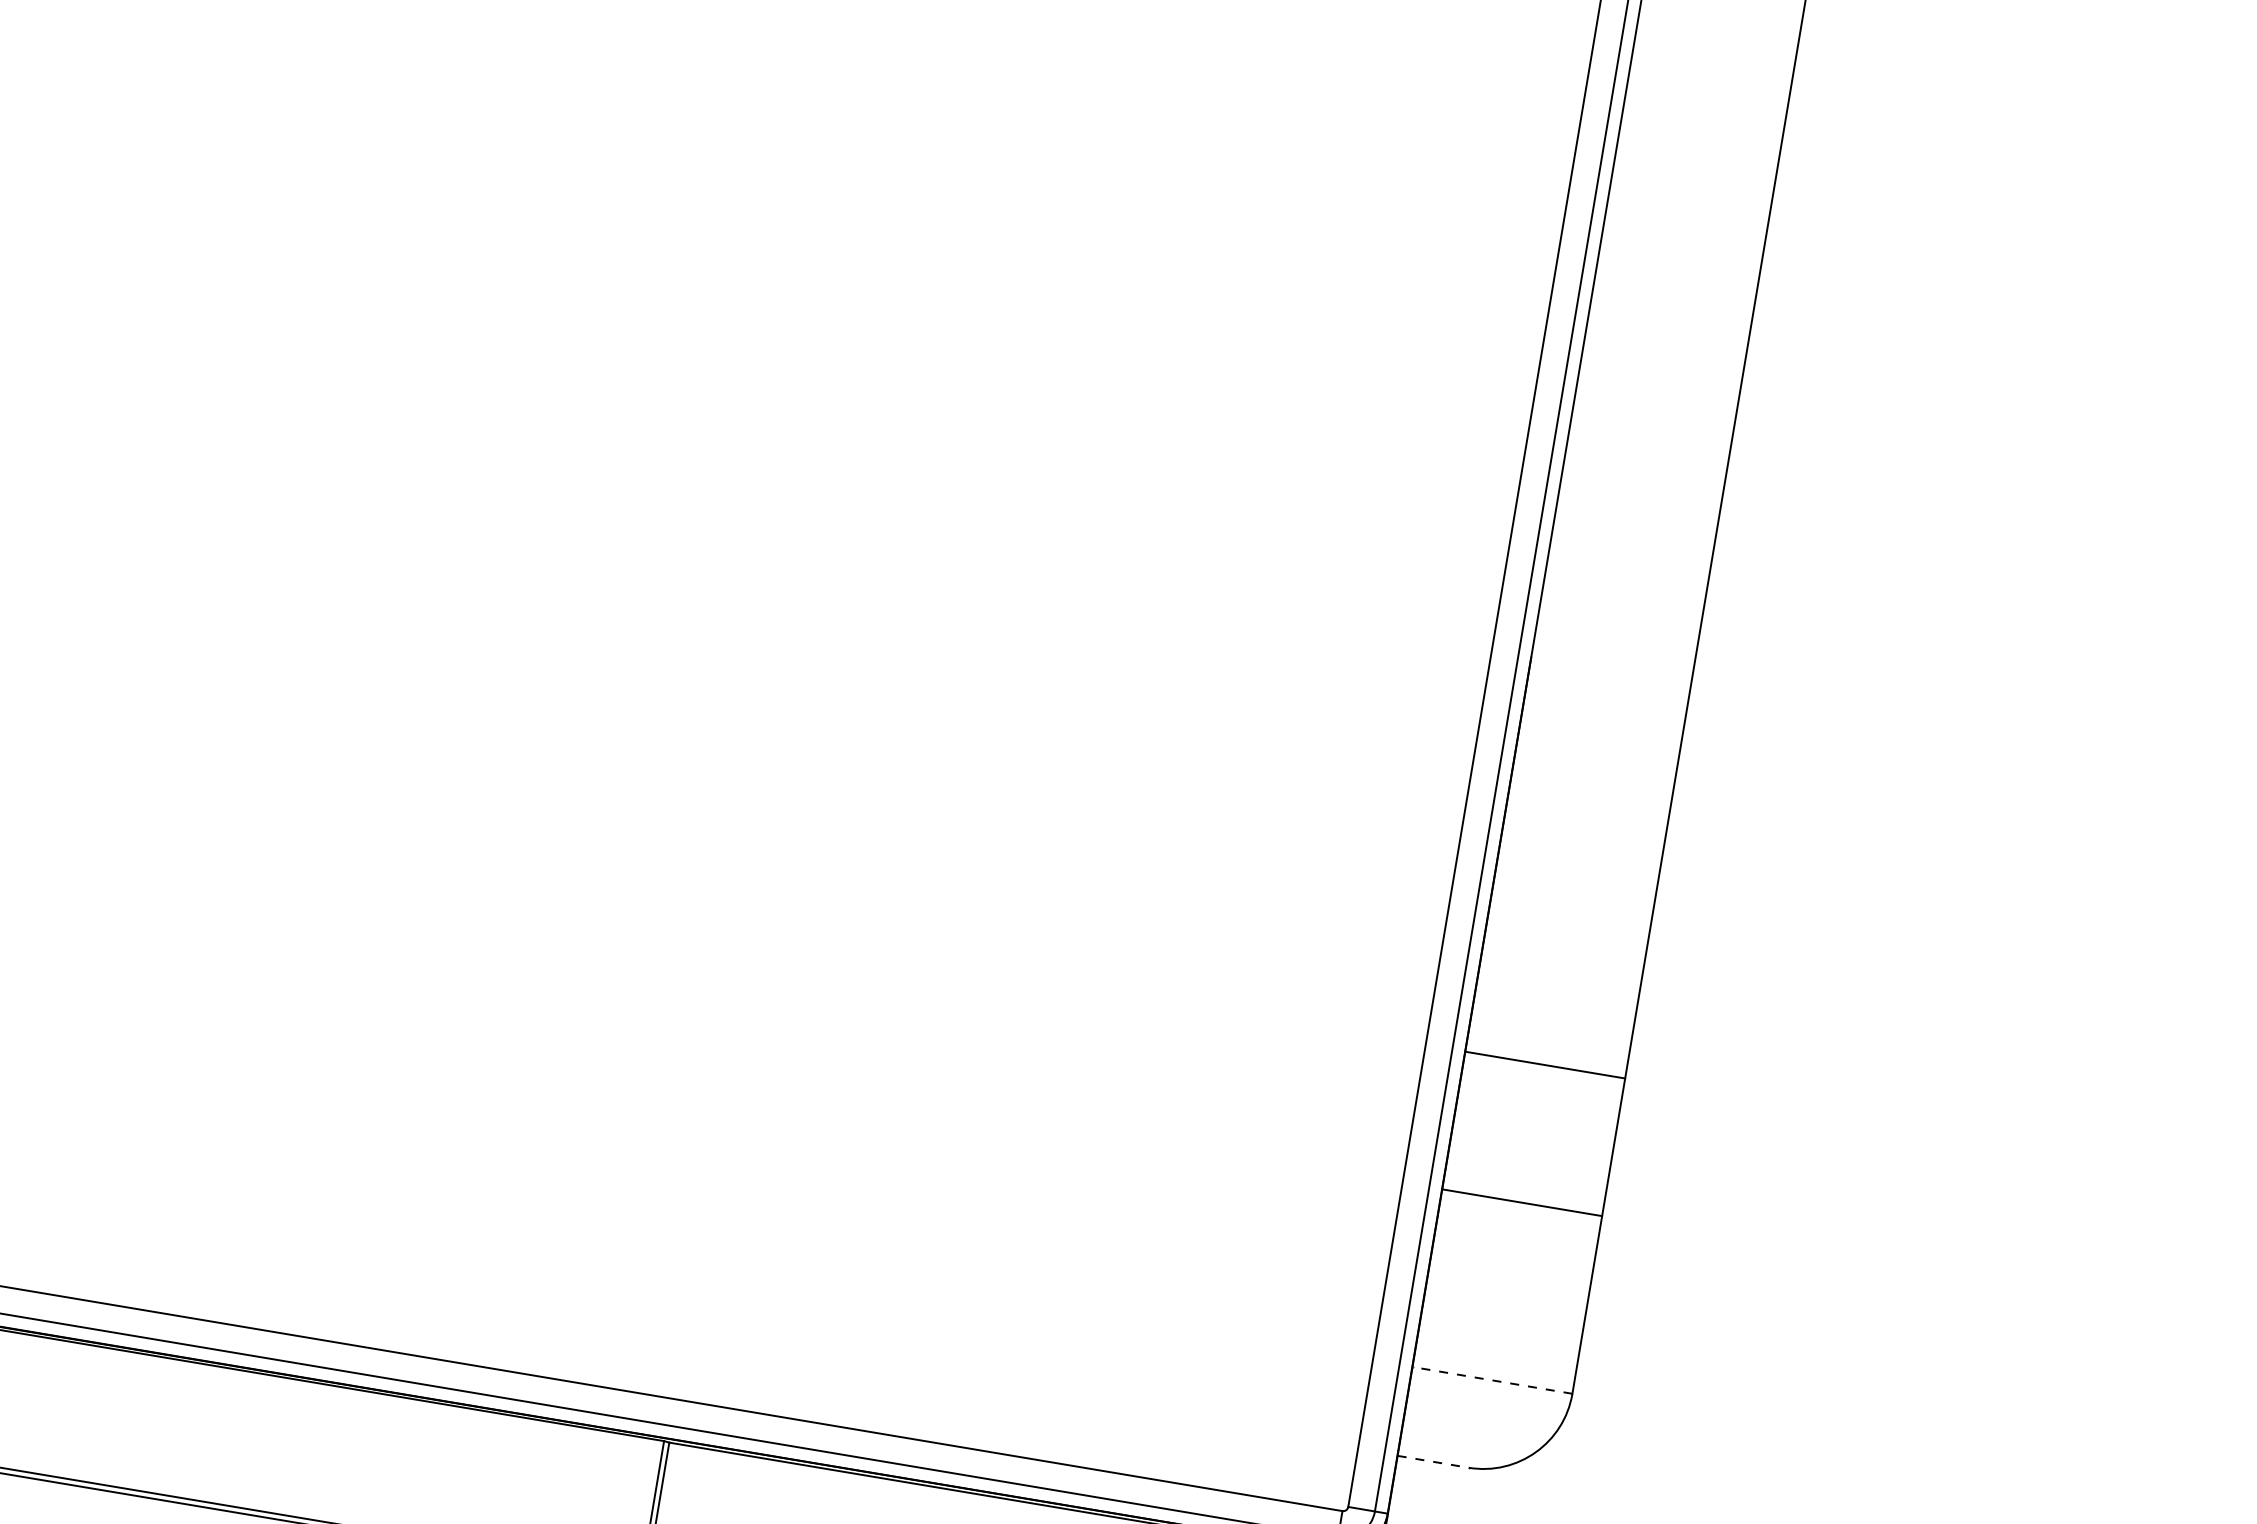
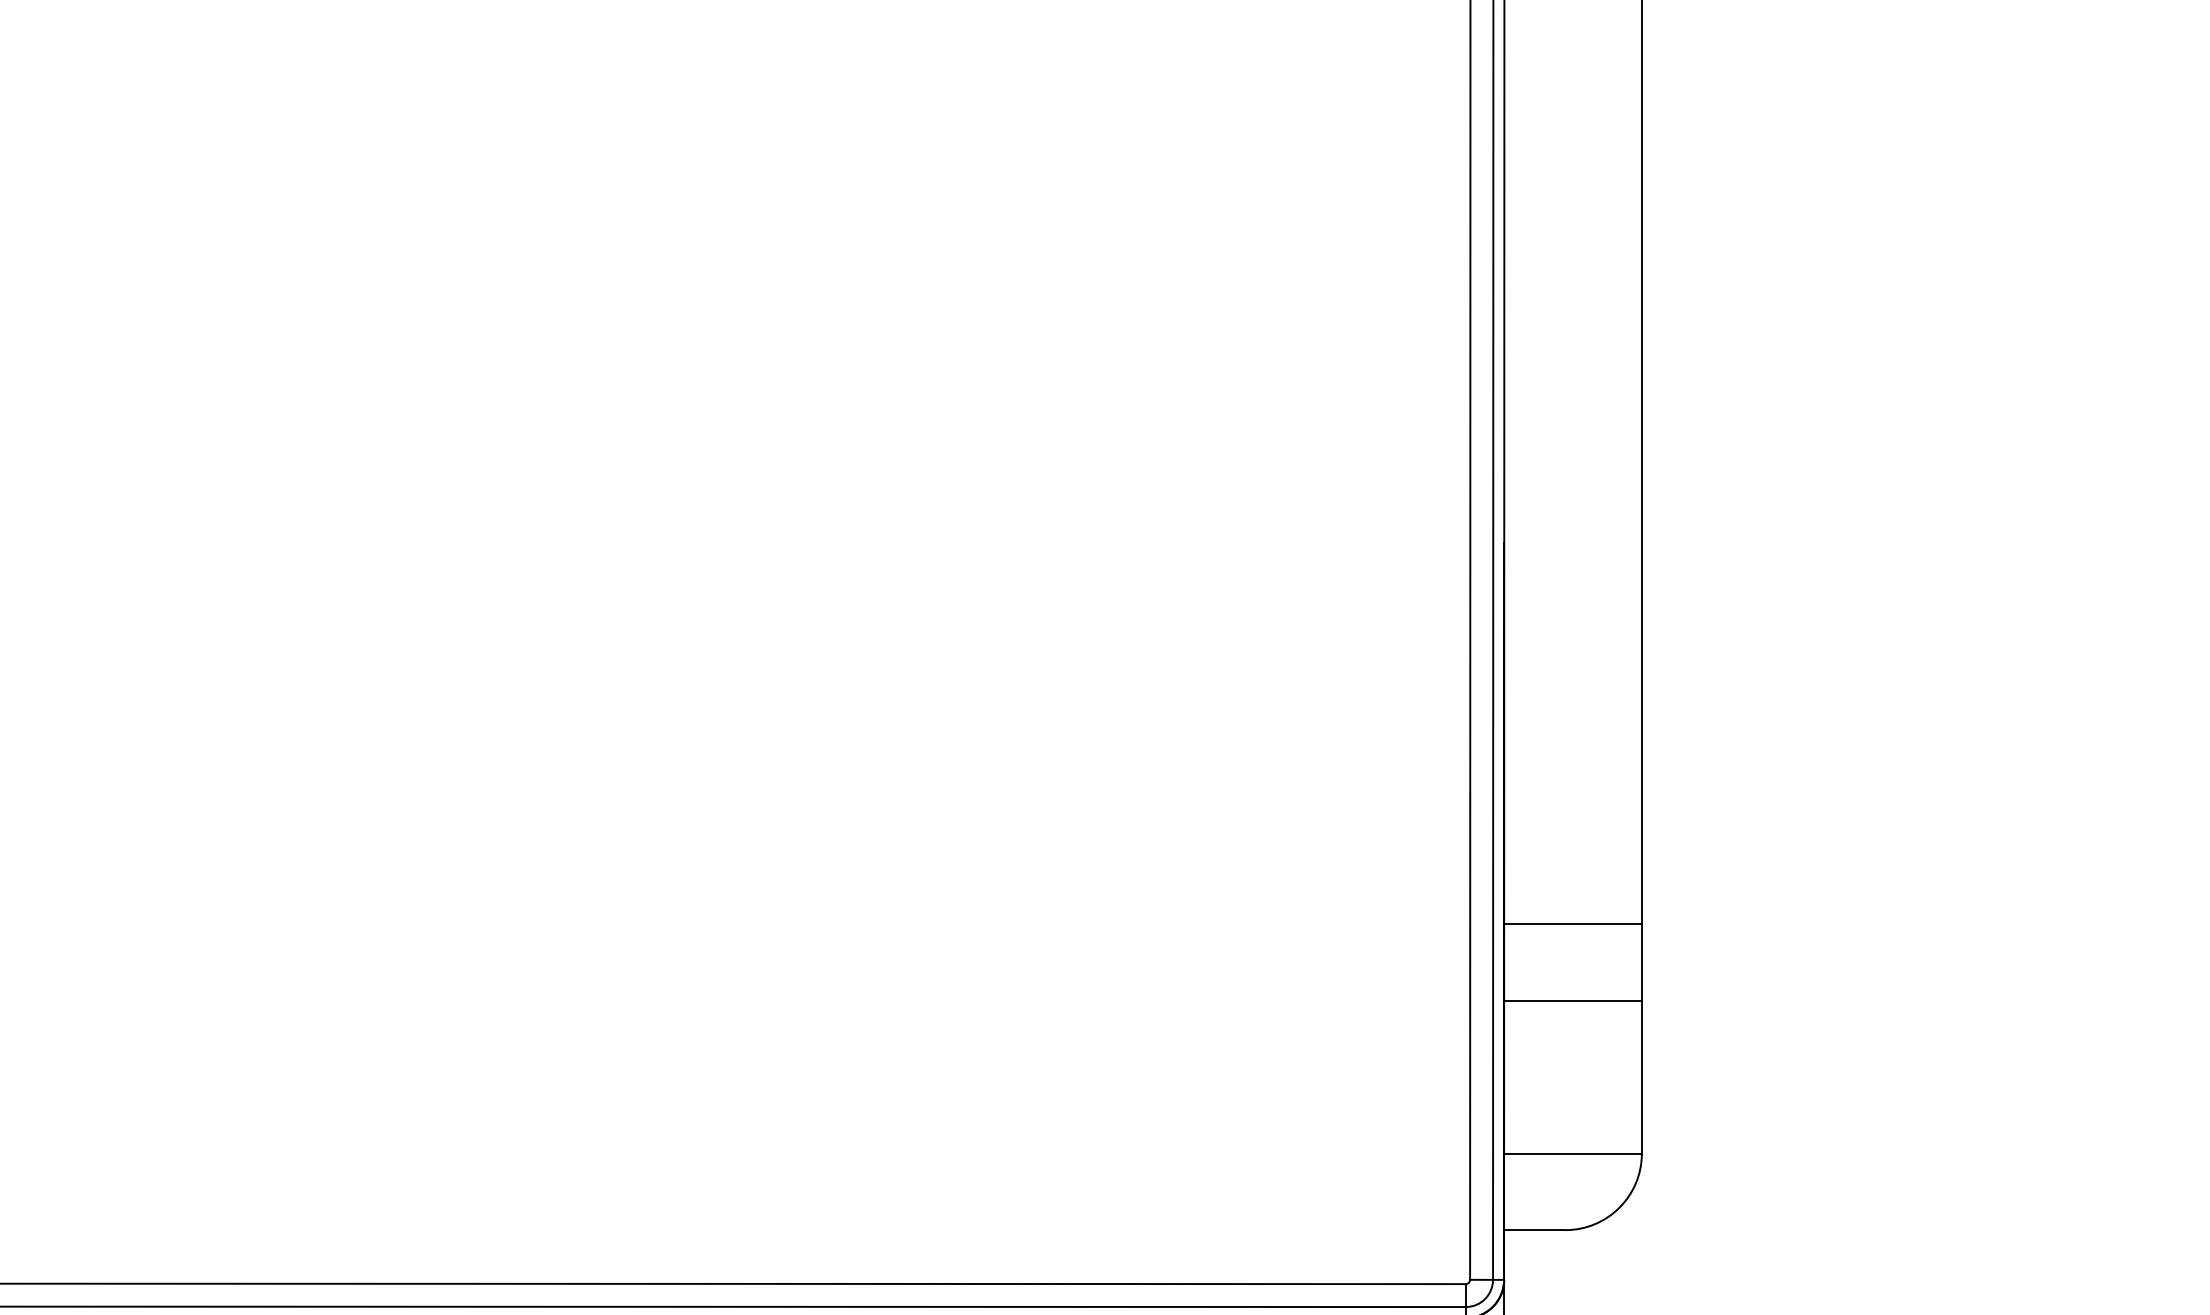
line: (1544, 1065) -> (1572, 924), moved
line: (1493, 1380) -> (1573, 1153), dashed -> solid
line: (1432, 1462) -> (1534, 1230), dashed -> solid

